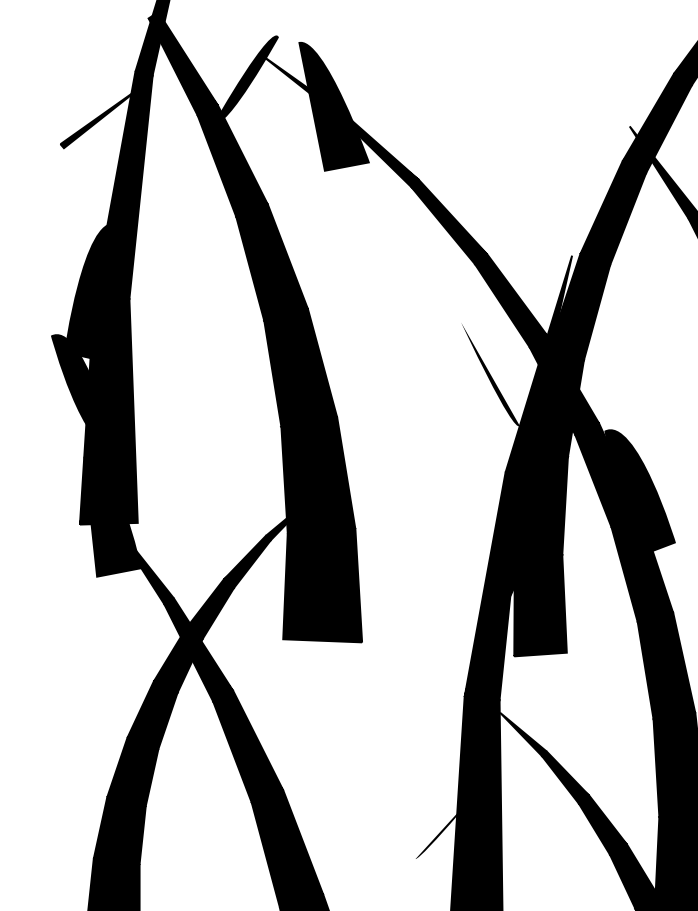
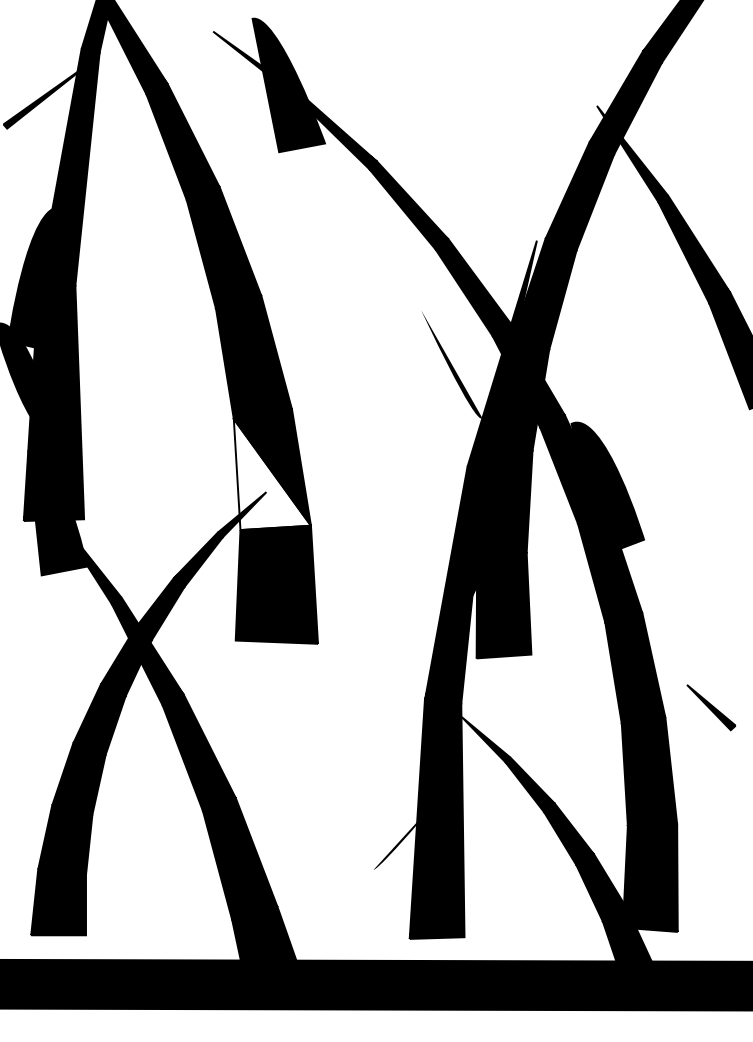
fill: (246, 79) -> (197, 57), removed
fill: (317, 479) -> (271, 474), removed

